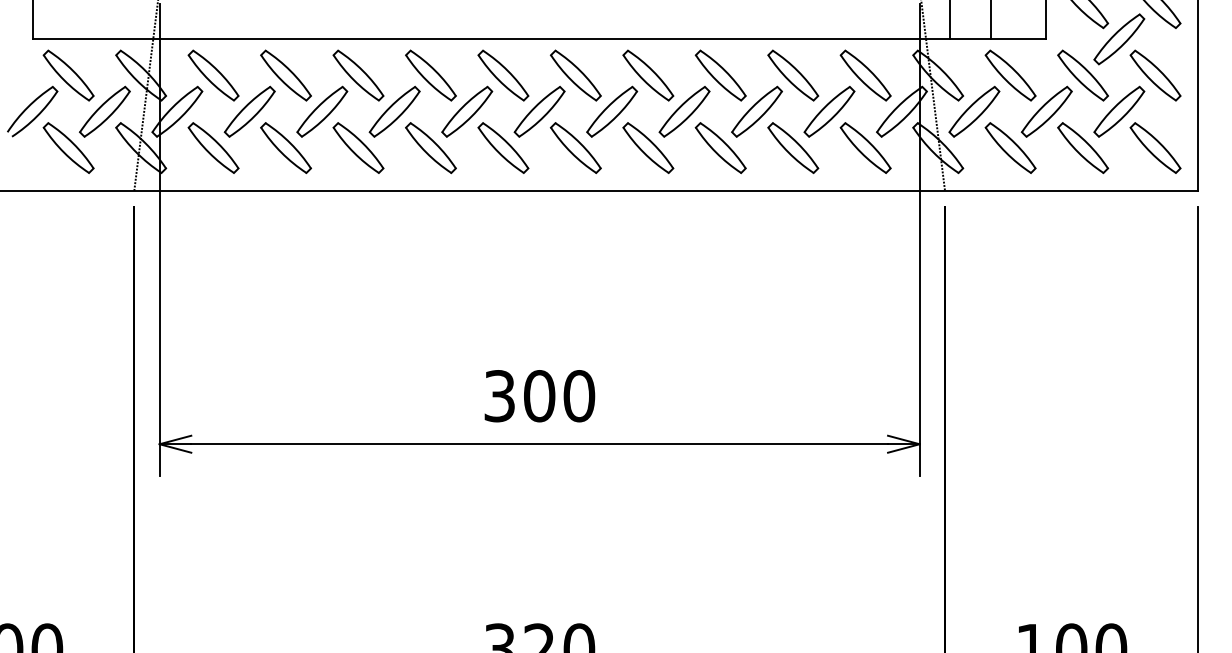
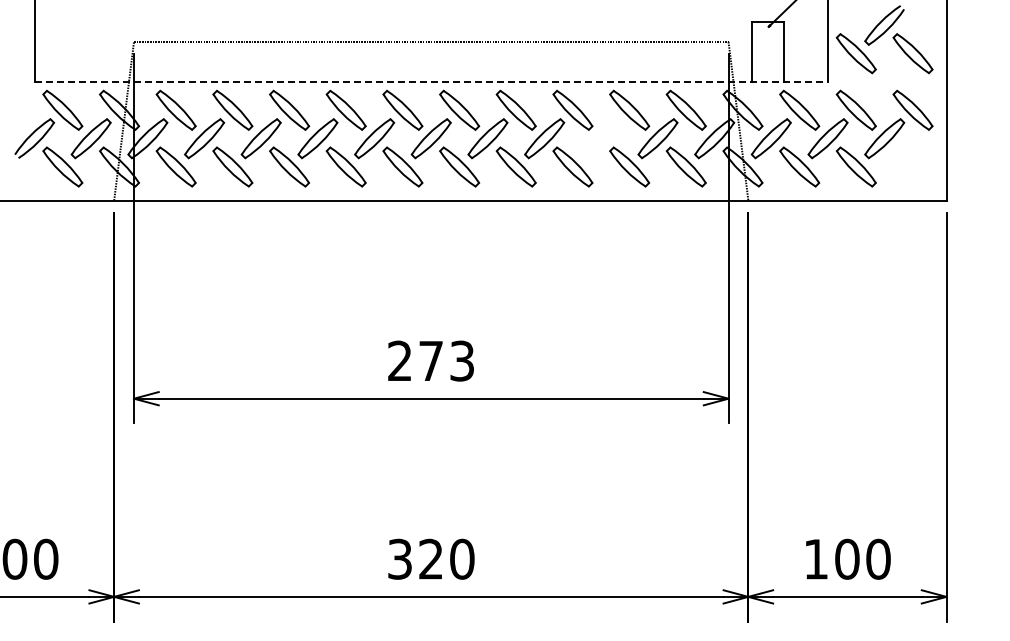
line: (539, 38) -> (431, 81), solid -> dashed
part: (1119, 38) -> (884, 81), removed
part: (755, 111) -> (600, 138), removed
part: (1154, 147) -> (912, 166), removed
text: (539, 395) -> (431, 360), 300 -> 273

